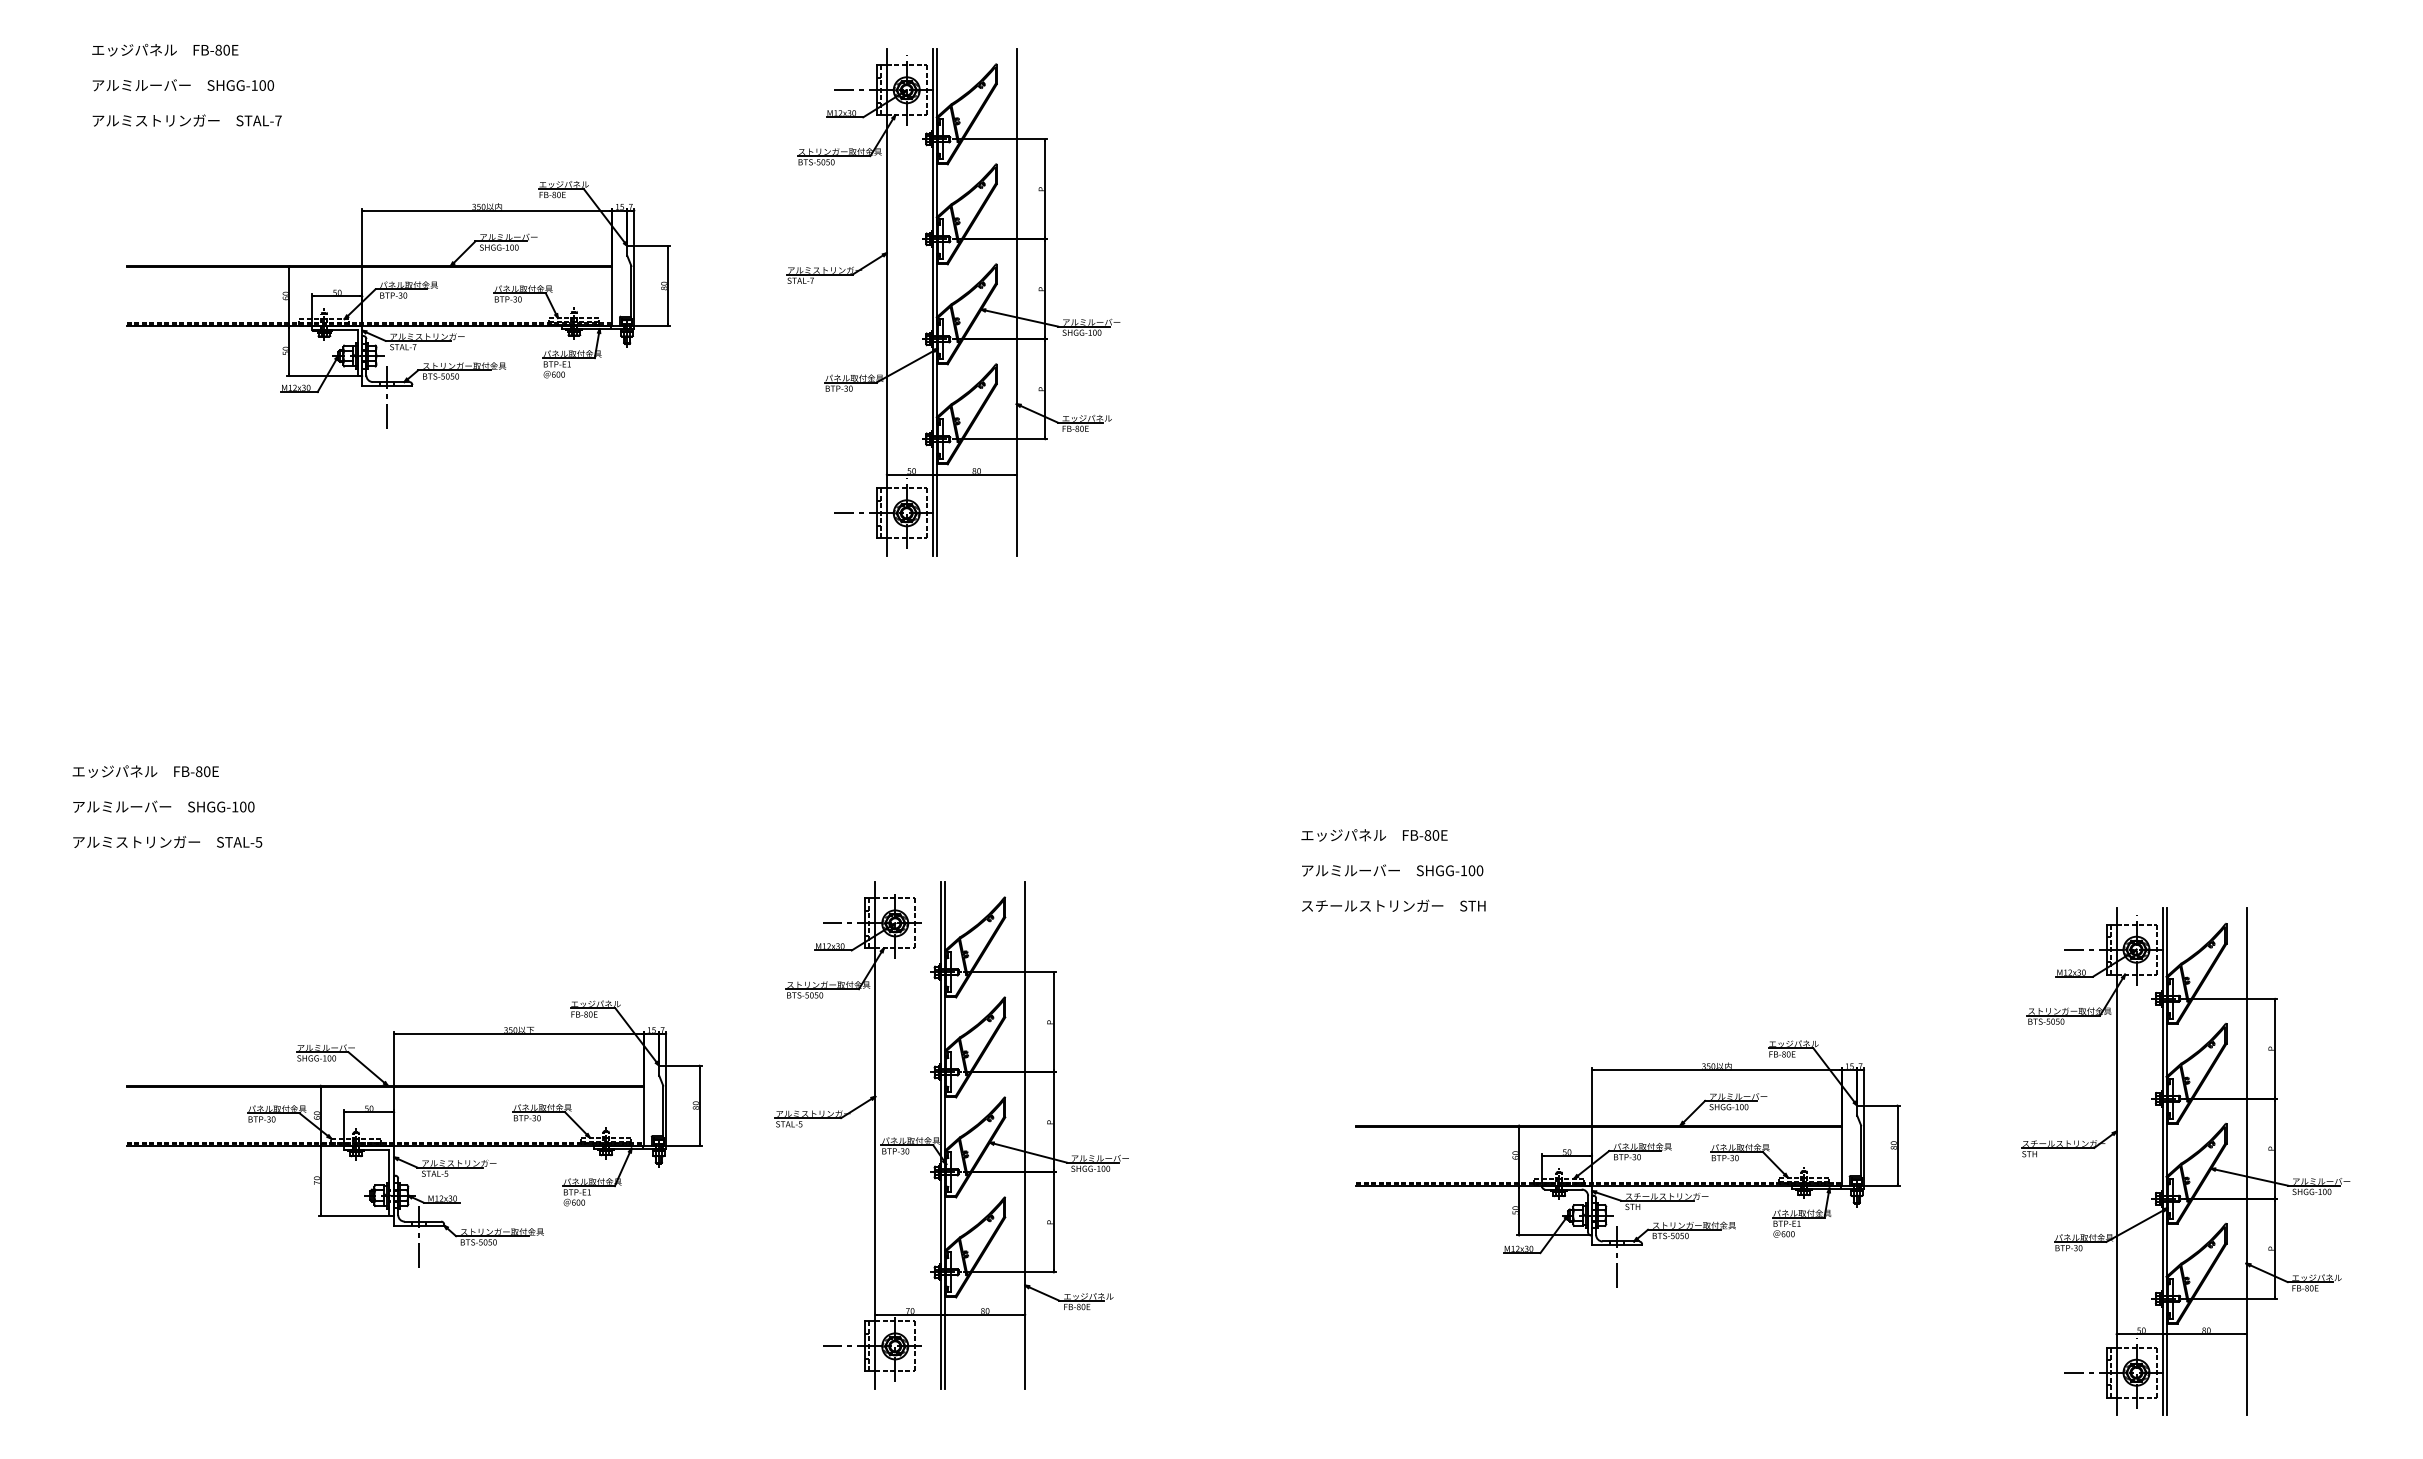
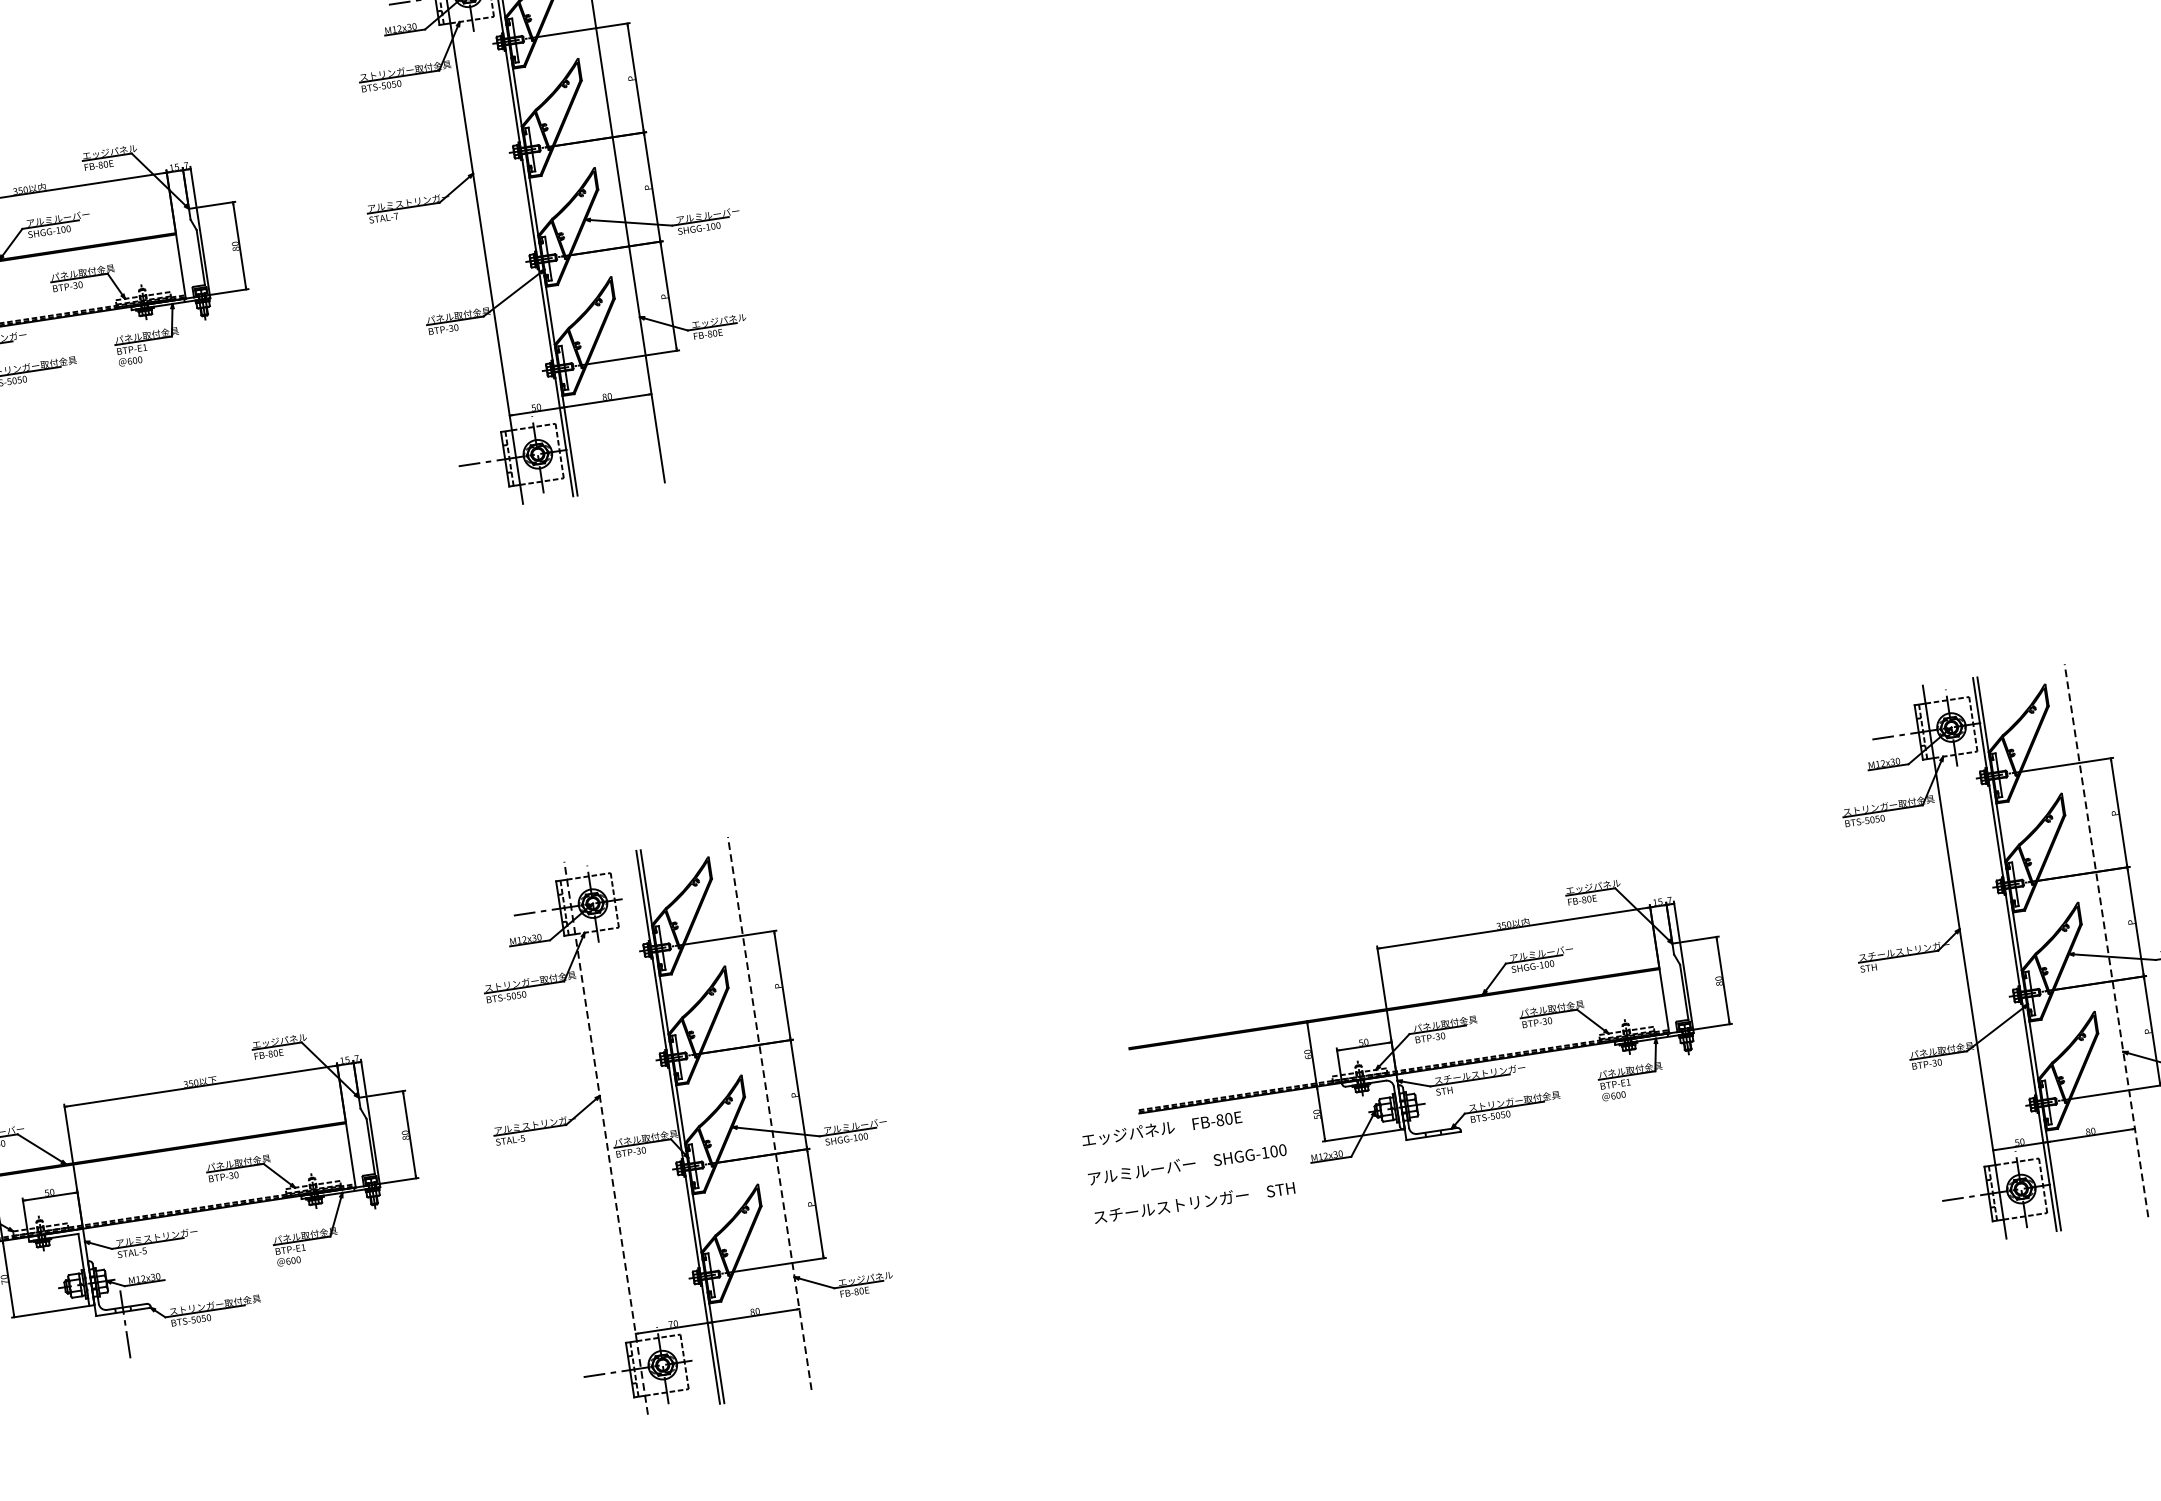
text: (1393, 870) -> (1188, 1164), moved
line: (875, 1134) -> (606, 1137), solid -> dashed
line: (1025, 1134) -> (769, 1112), solid -> dashed
line: (2246, 1161) -> (2106, 940), solid -> dashed
line: (1617, 1256) -> (1435, 1147), removed

